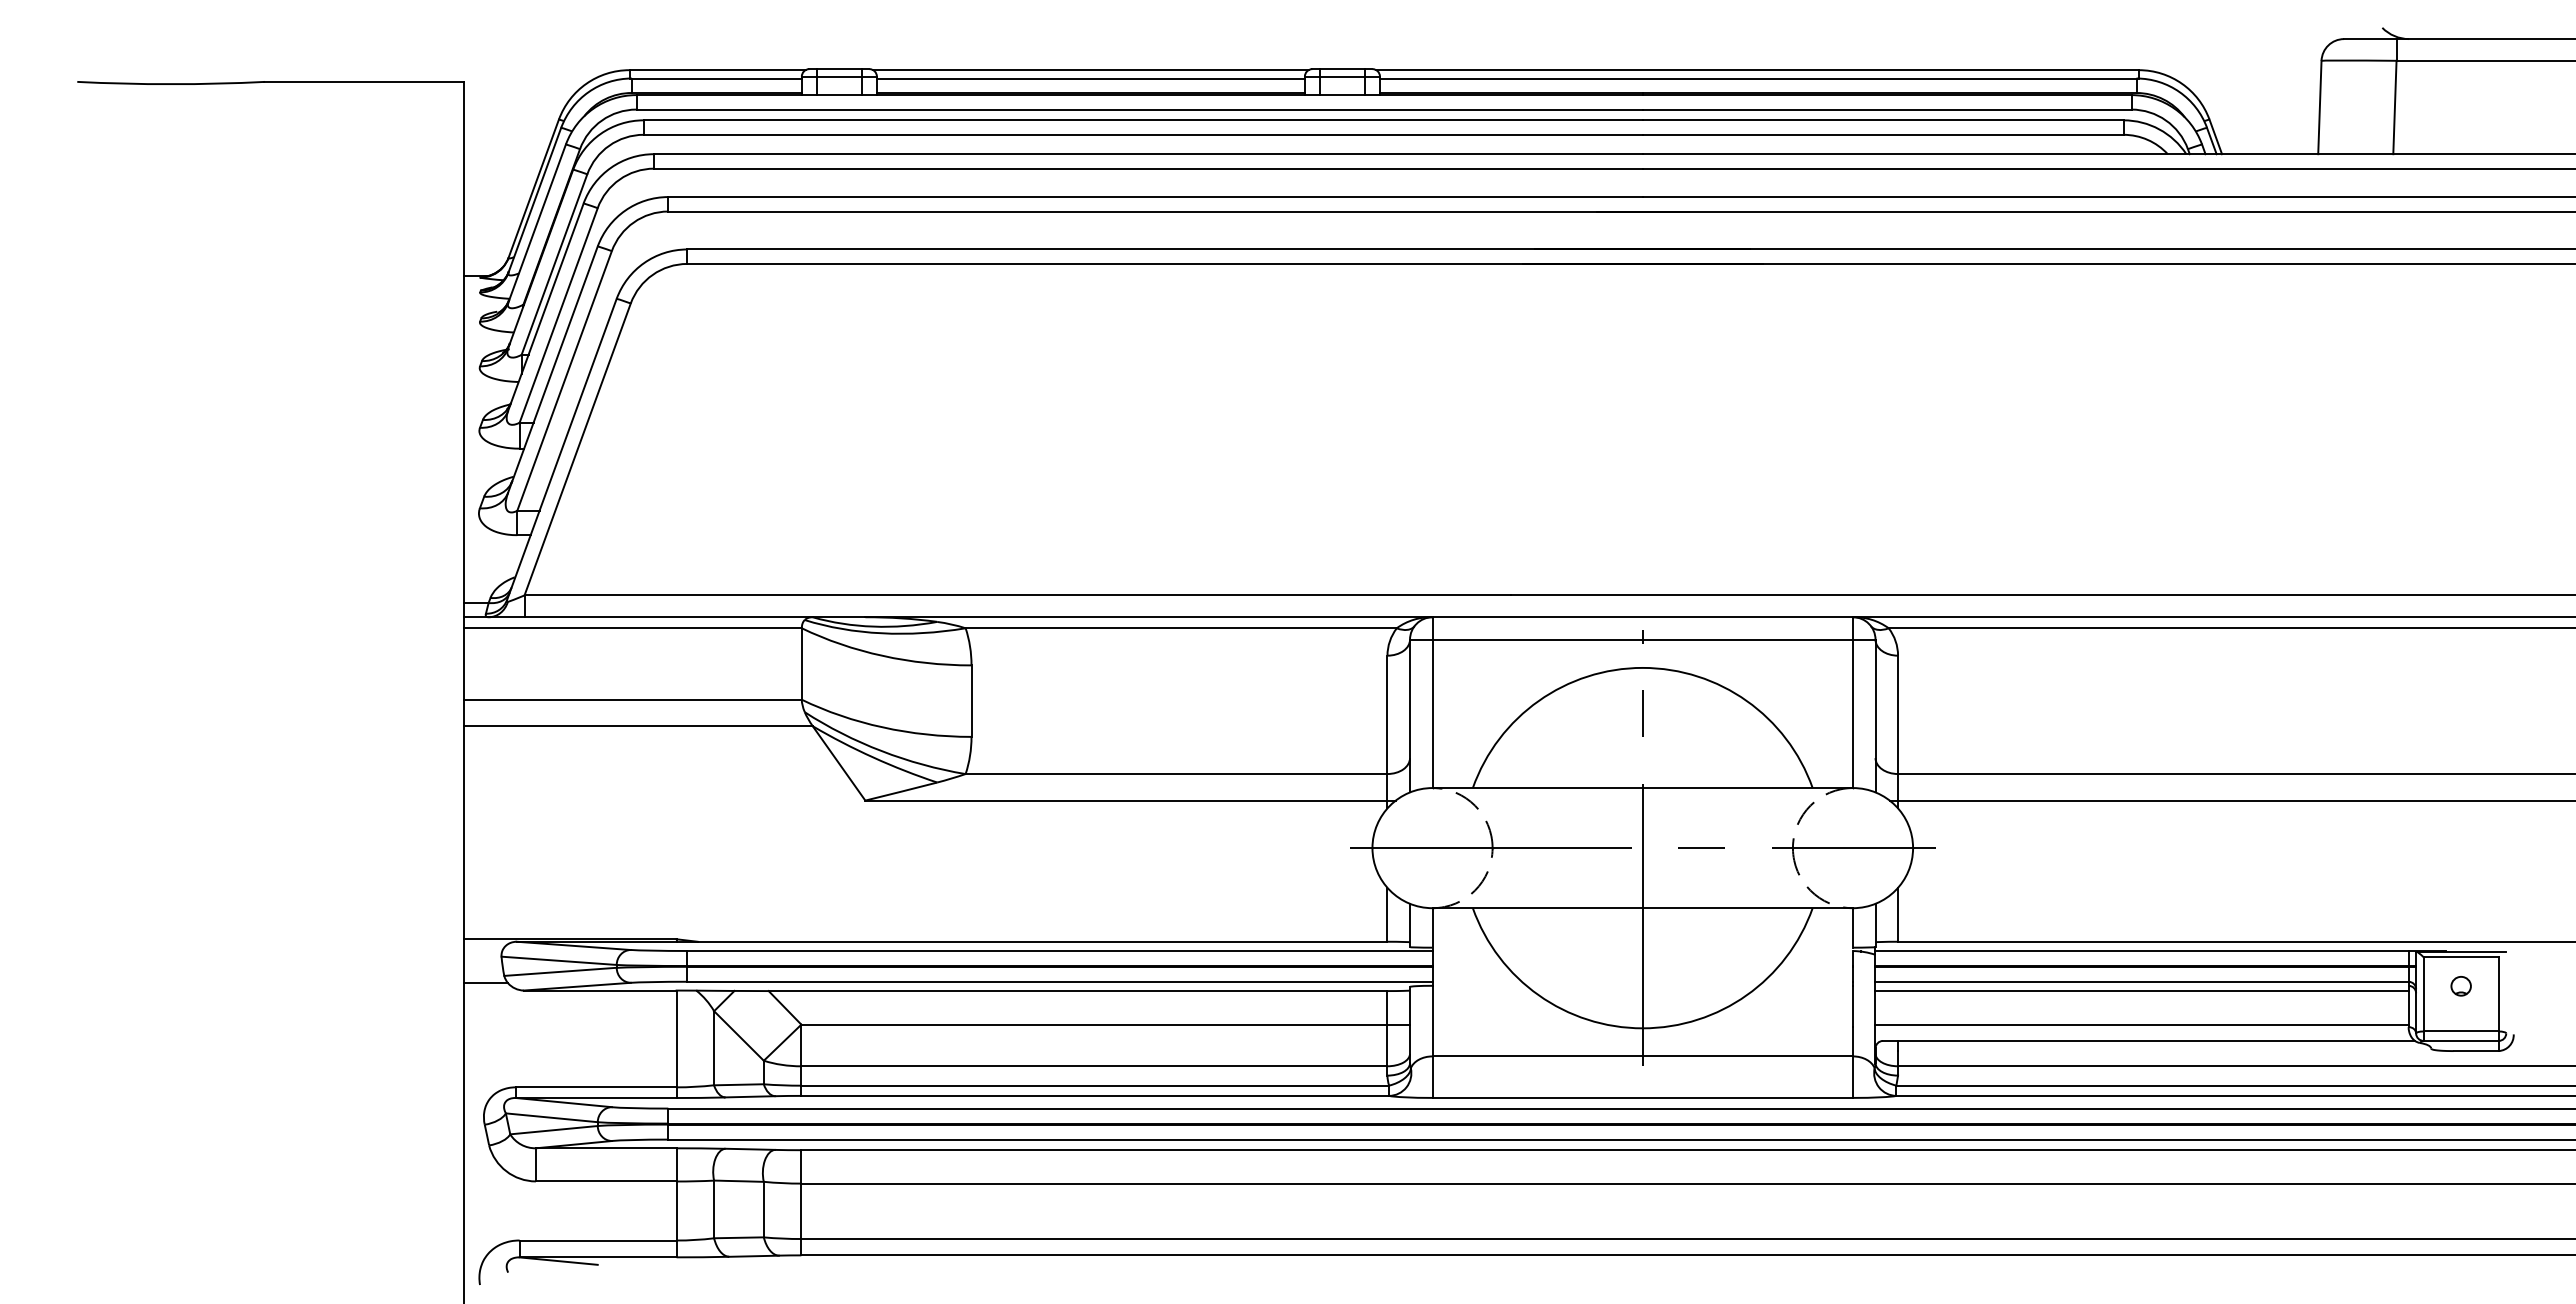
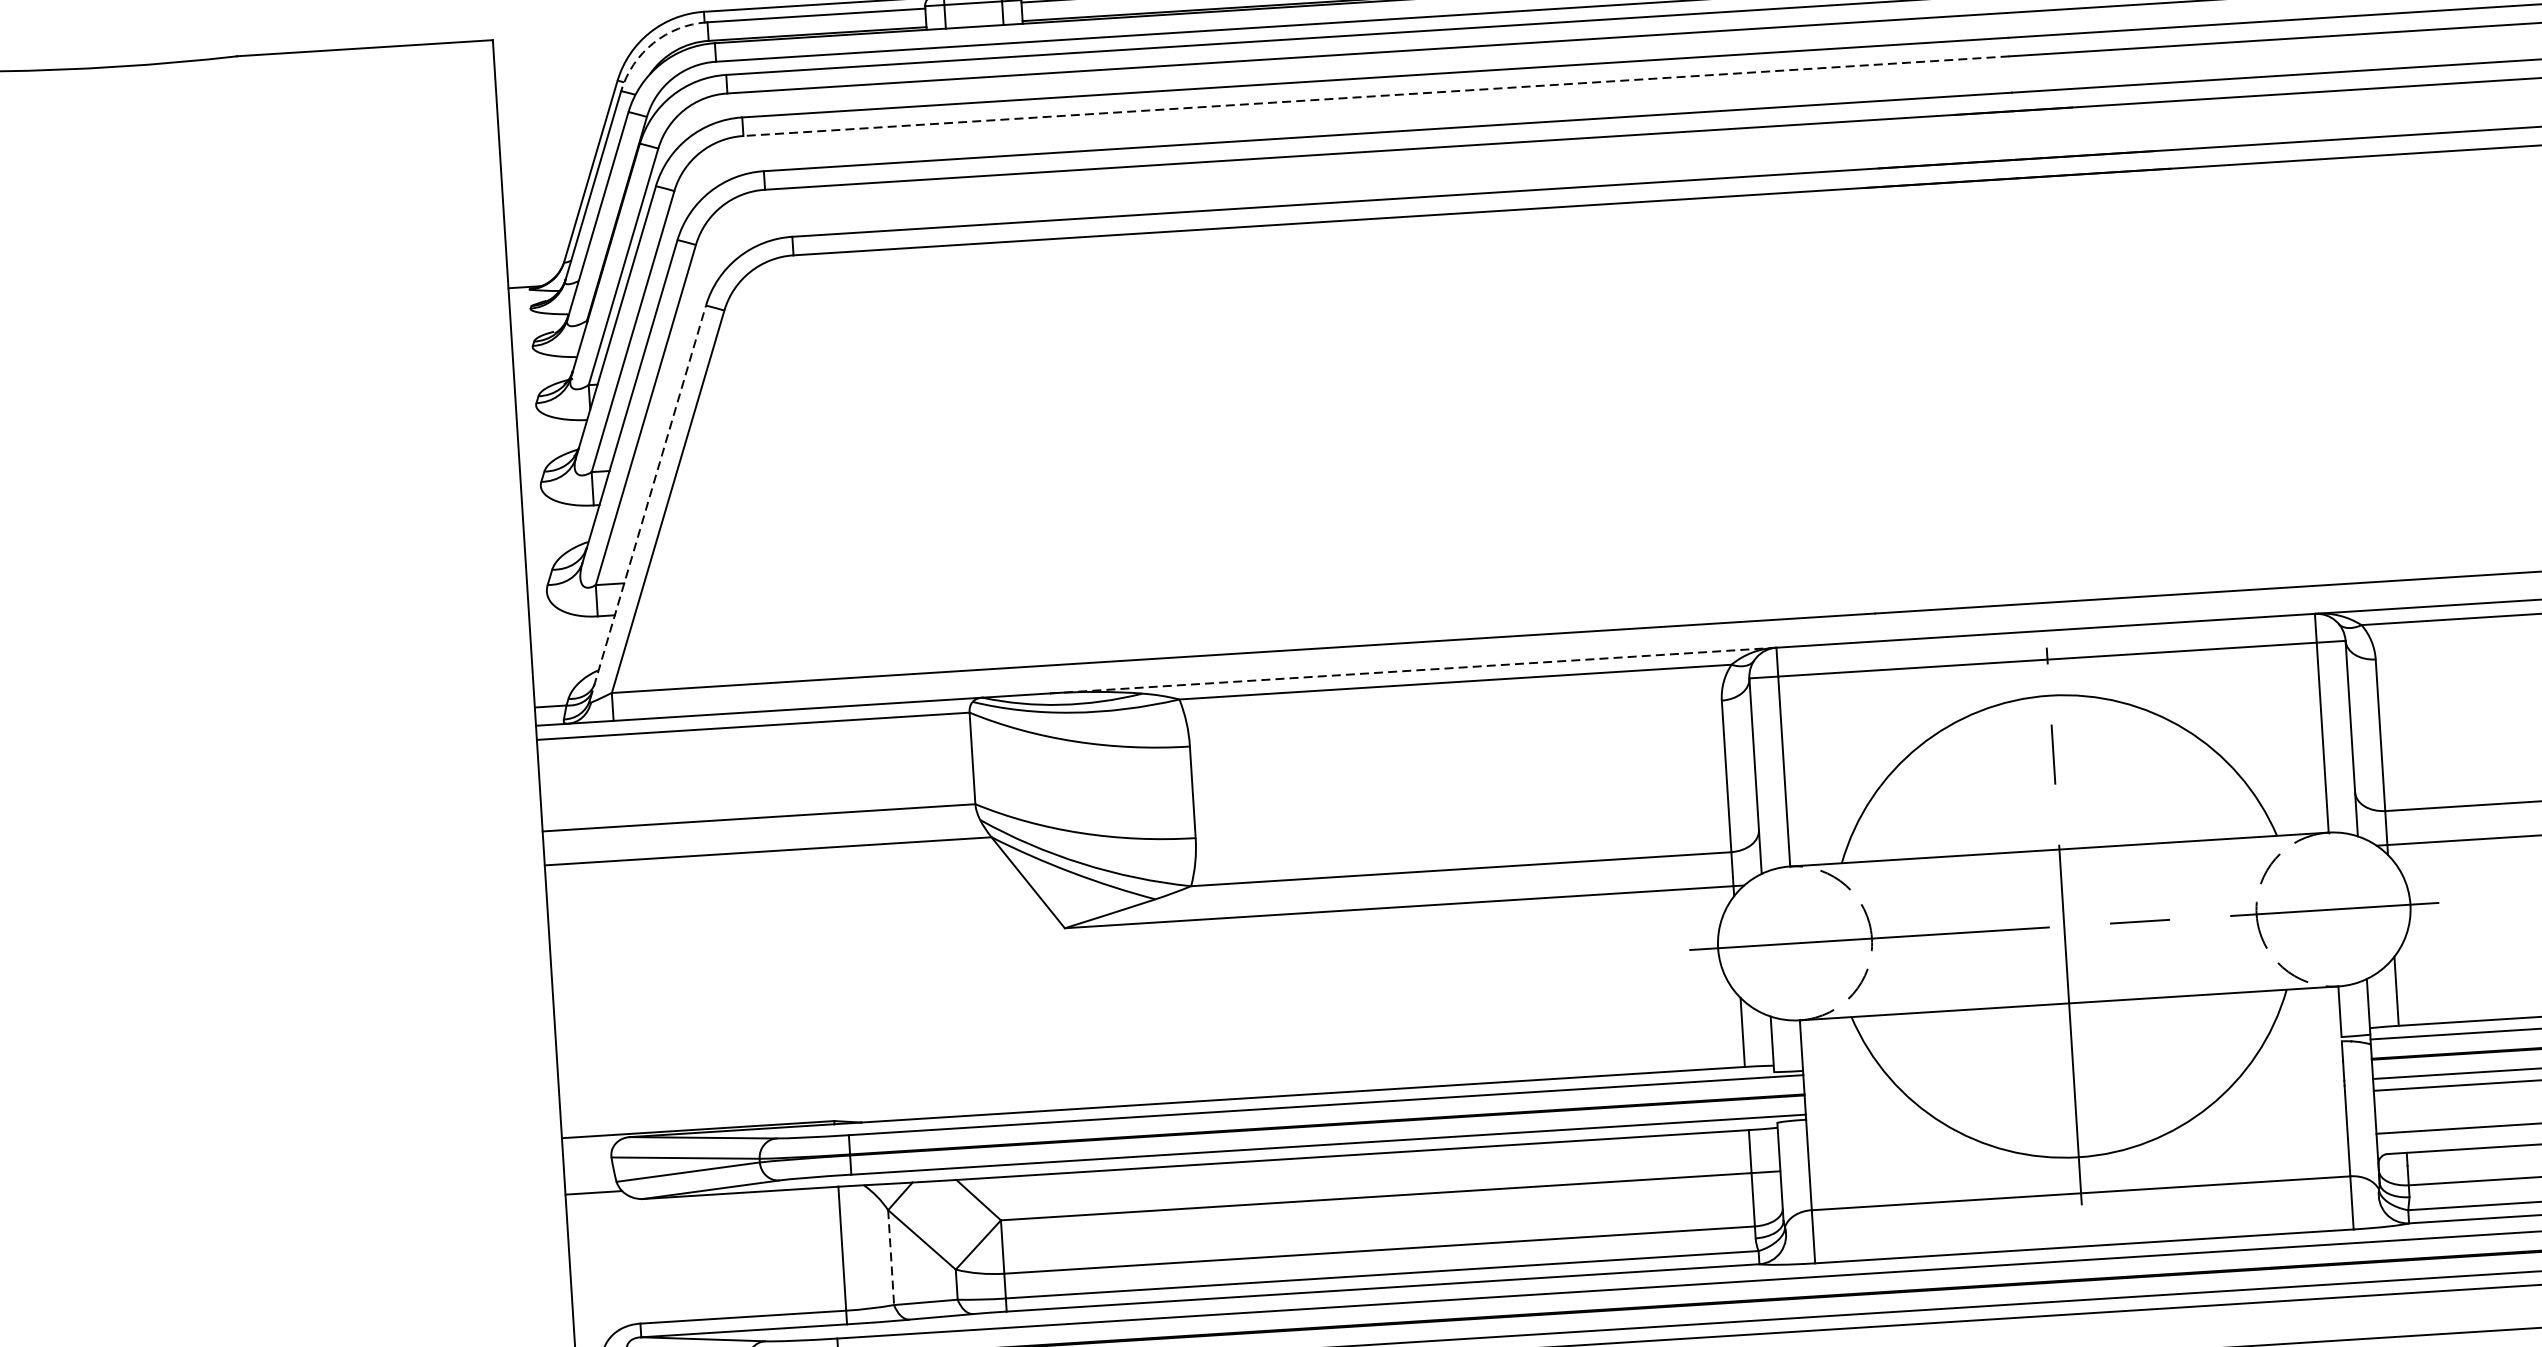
arc: (588, 92) -> (653, 43), solid -> dashed
line: (1147, 168) -> (1375, 96), solid -> dashed
line: (562, 448) -> (648, 501), solid -> dashed
line: (1148, 617) -> (1412, 670), solid -> dashed
line: (714, 1048) -> (891, 1257), solid -> dashed

